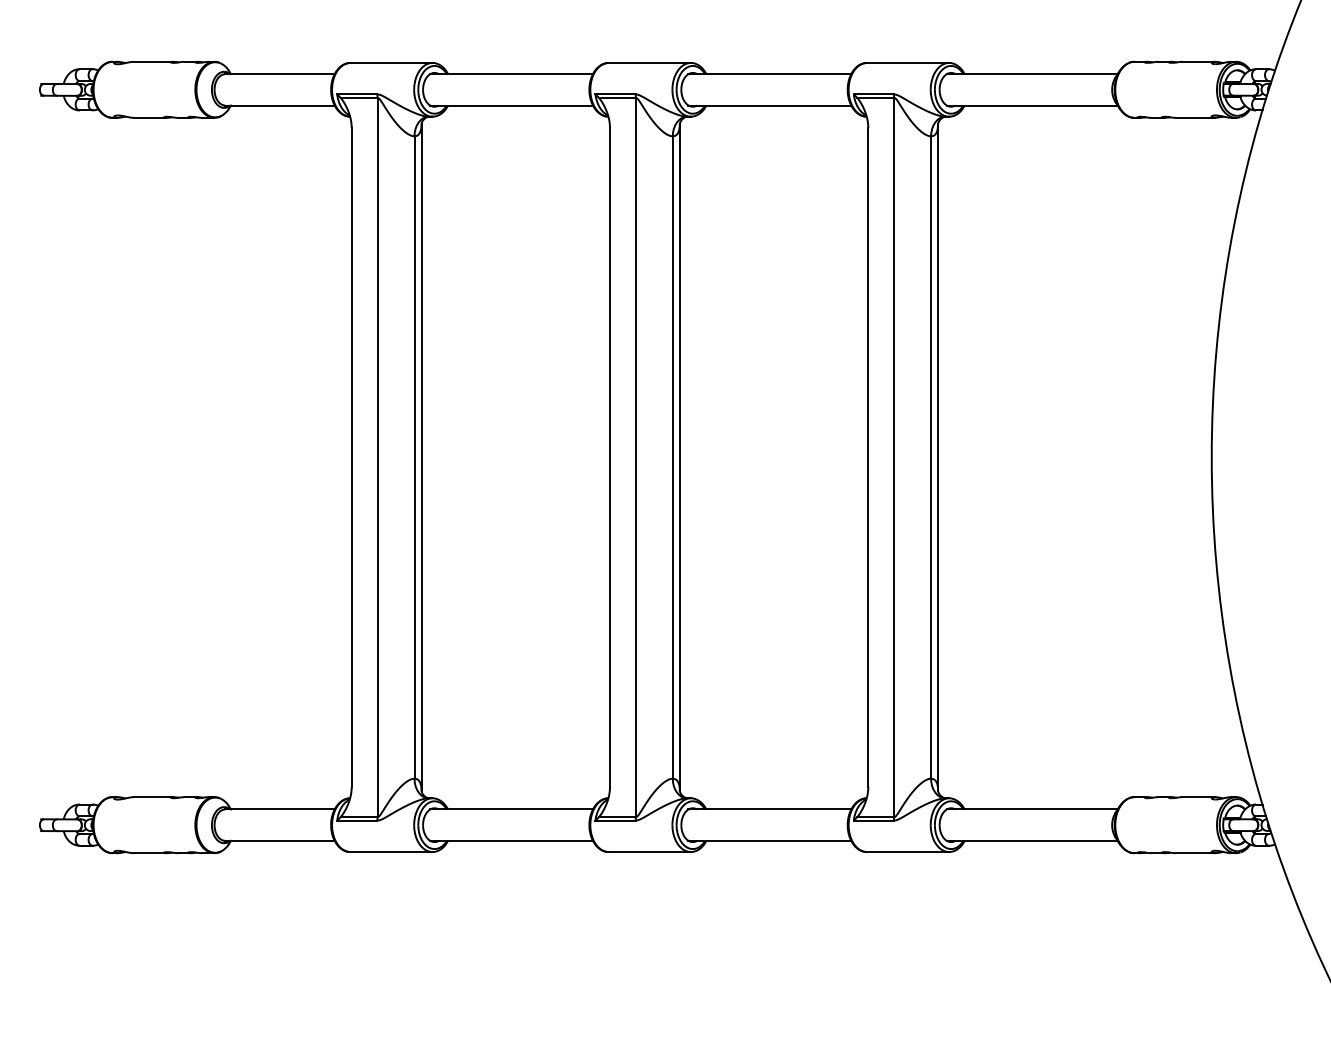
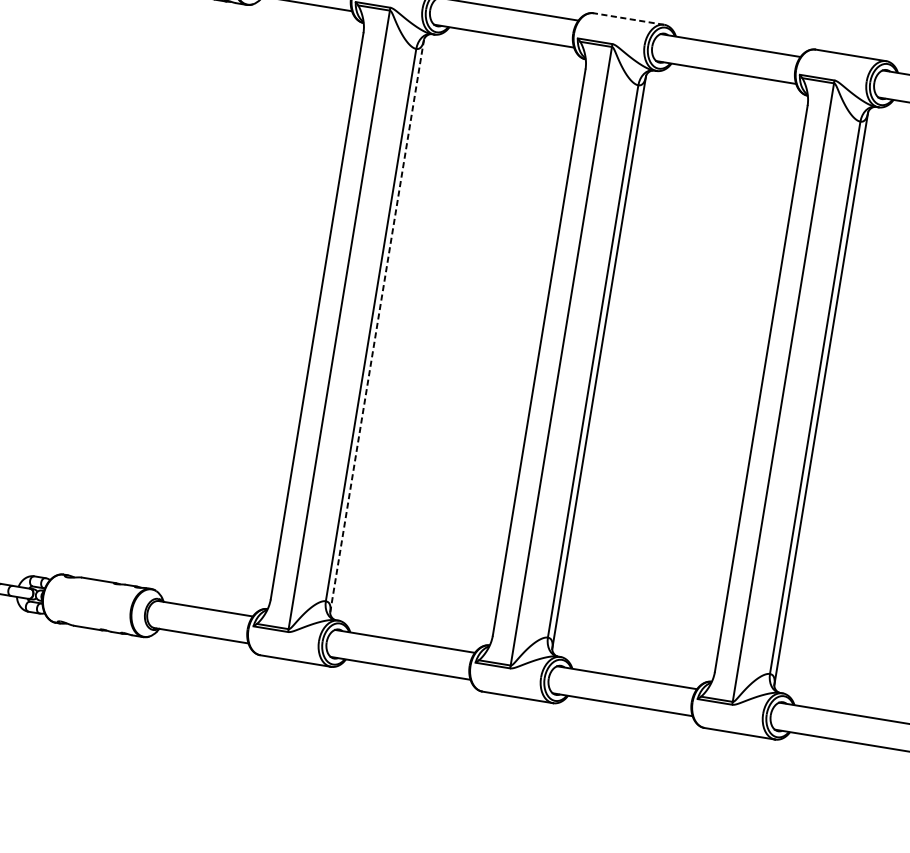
line: (649, 62) -> (628, 18), solid -> dashed
line: (421, 457) -> (377, 326), solid -> dashed

